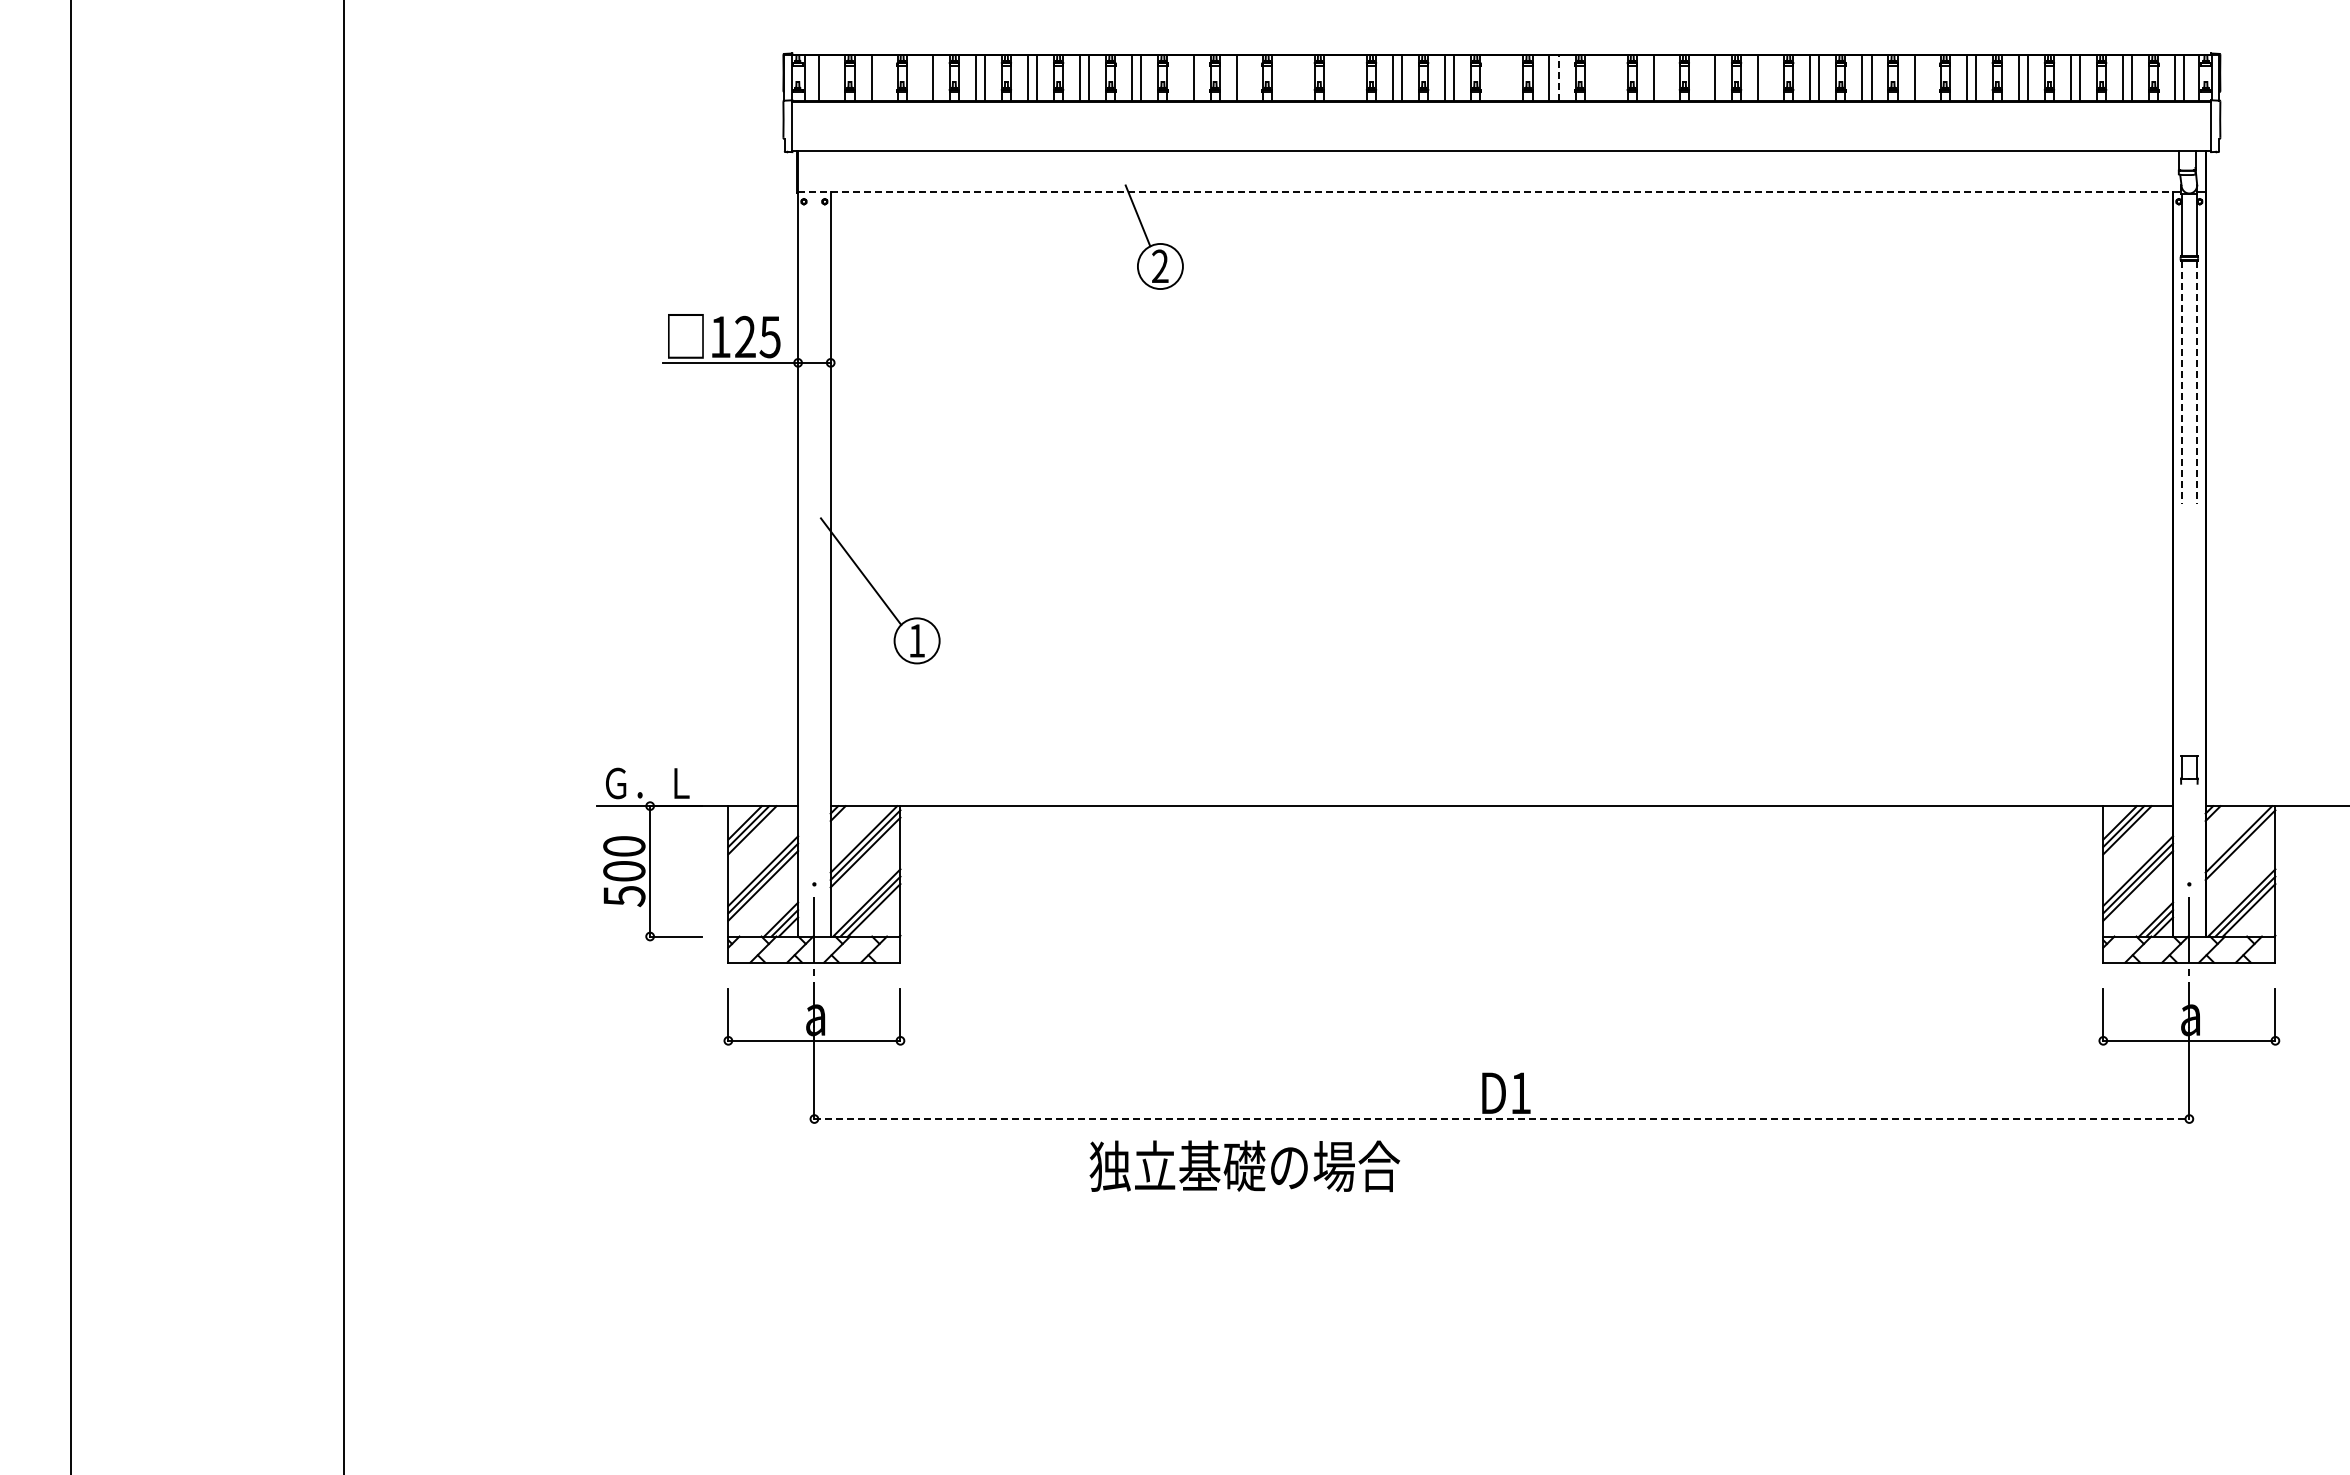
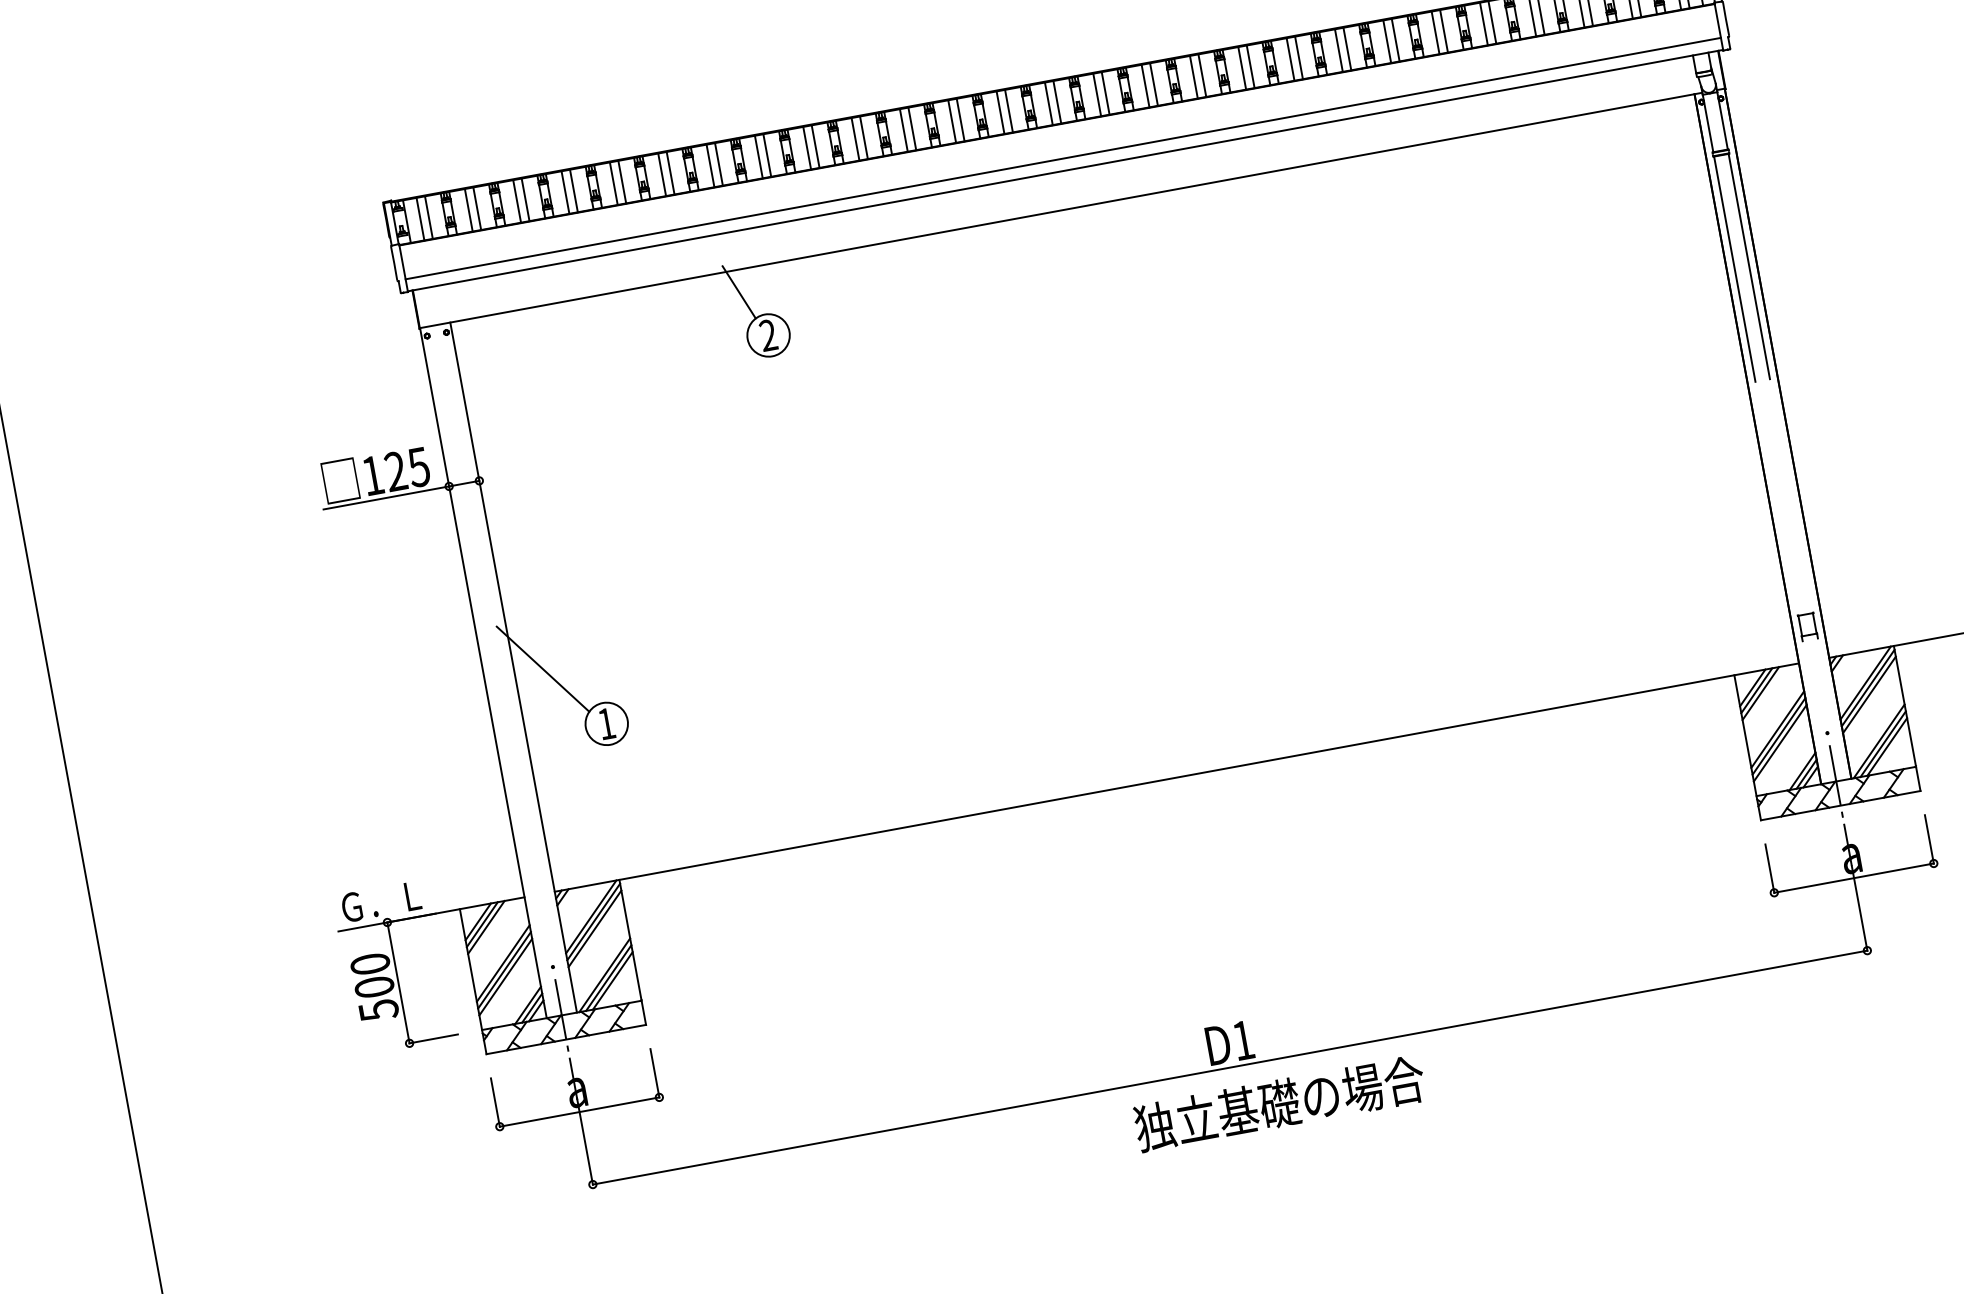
line: (828, 78) -> (428, 217), added
line: (880, 78) -> (477, 208), added
line: (923, 78) -> (516, 201), added
line: (1184, 78) -> (758, 157), added
line: (1245, 78) -> (815, 146), added
line: (1288, 78) -> (855, 139), added
line: (1297, 78) -> (863, 137), added
line: (1340, 78) -> (903, 130), added
line: (1350, 78) -> (912, 128), added
line: (1497, 78) -> (1049, 103), added
line: (1506, 78) -> (1057, 102), added
line: (1558, 78) -> (1105, 93), dashed -> solid
line: (1601, 78) -> (1145, 86), added
line: (1610, 78) -> (1153, 84), added
line: (1662, 78) -> (1201, 75), added
line: (1705, 78) -> (1241, 68), added
line: (1767, 78) -> (1299, 57), added
line: (1923, 78) -> (1443, 31), added
line: (1501, 138) -> (1062, 158), added
line: (1489, 192) -> (1061, 210), dashed -> solid
line: (2181, 382) -> (1734, 269), dashed -> solid
line: (2197, 382) -> (1749, 266), dashed -> solid
line: (2240, 852) -> (1869, 694), added
line: (1502, 1119) -> (1230, 1067), dashed -> solid
text: (1244, 1166) -> (1279, 1104), moved

